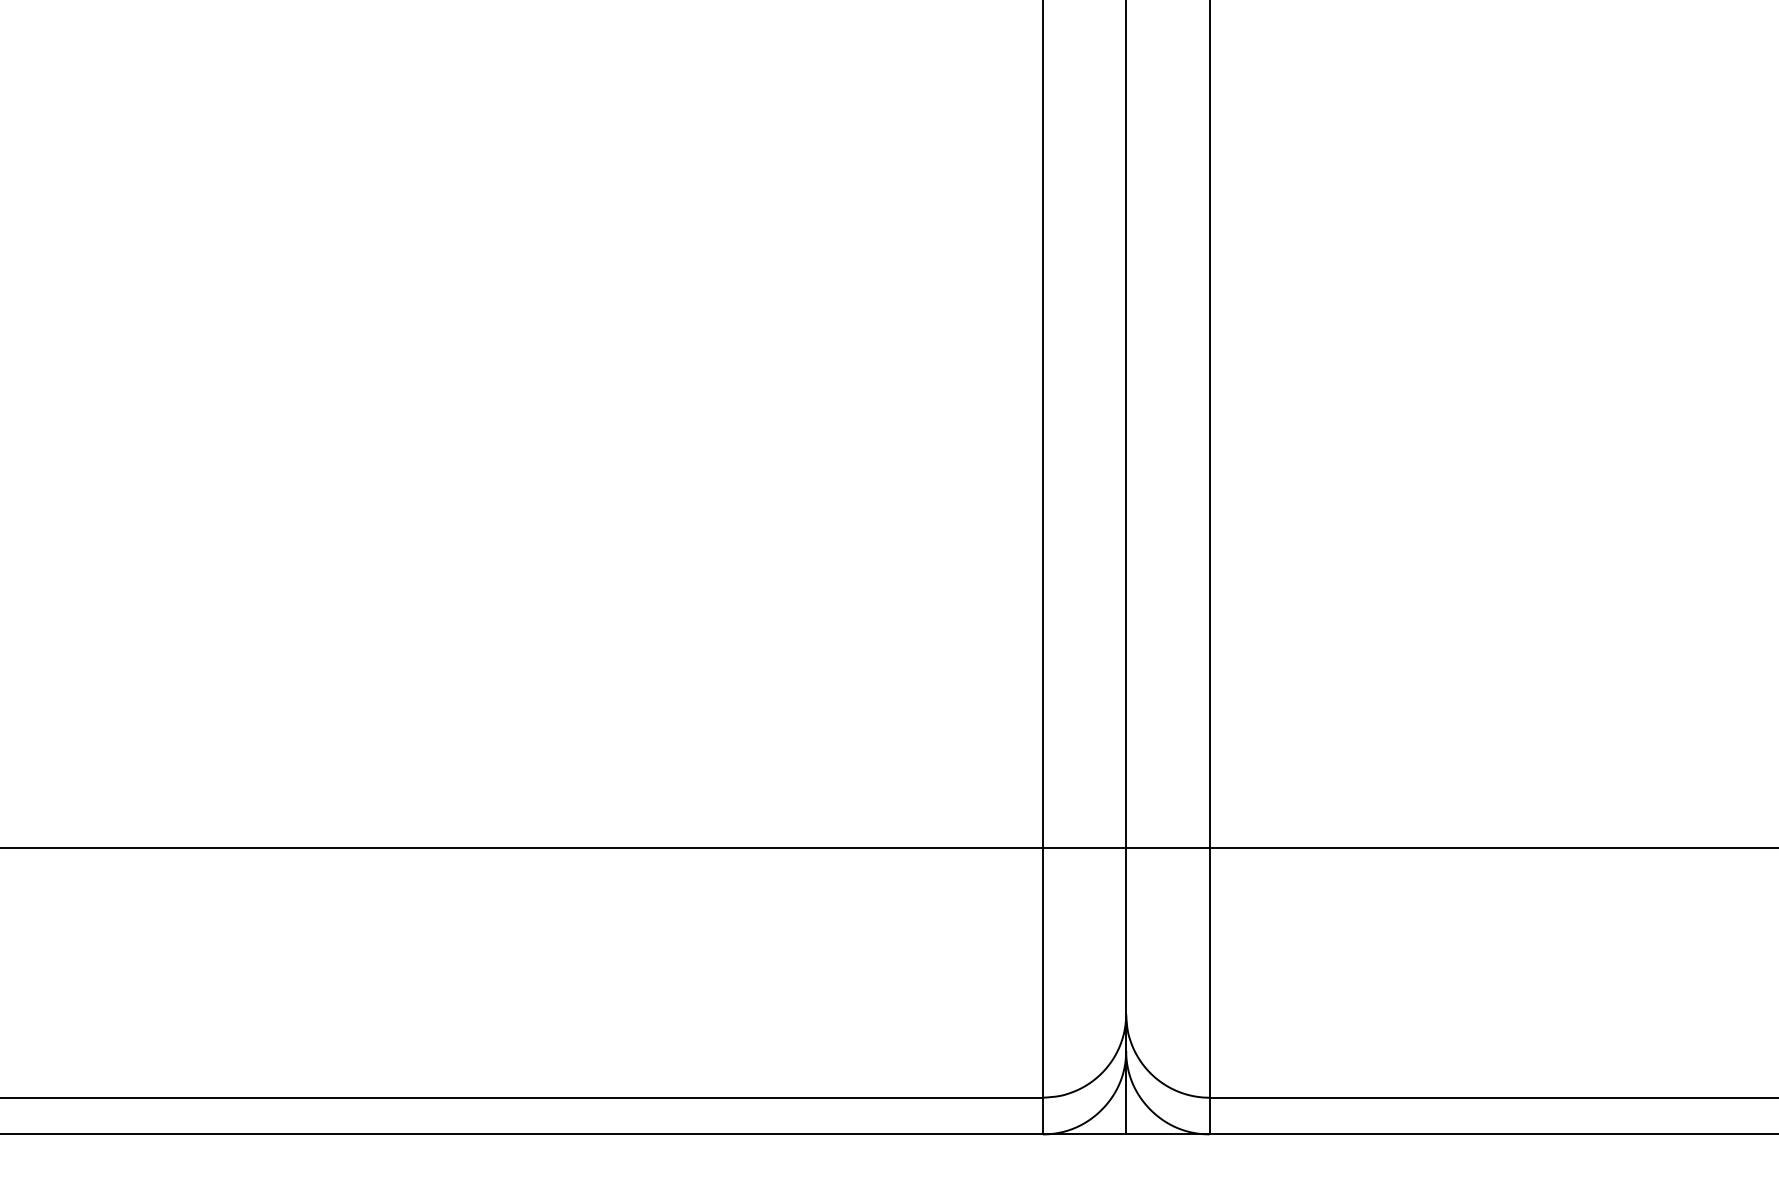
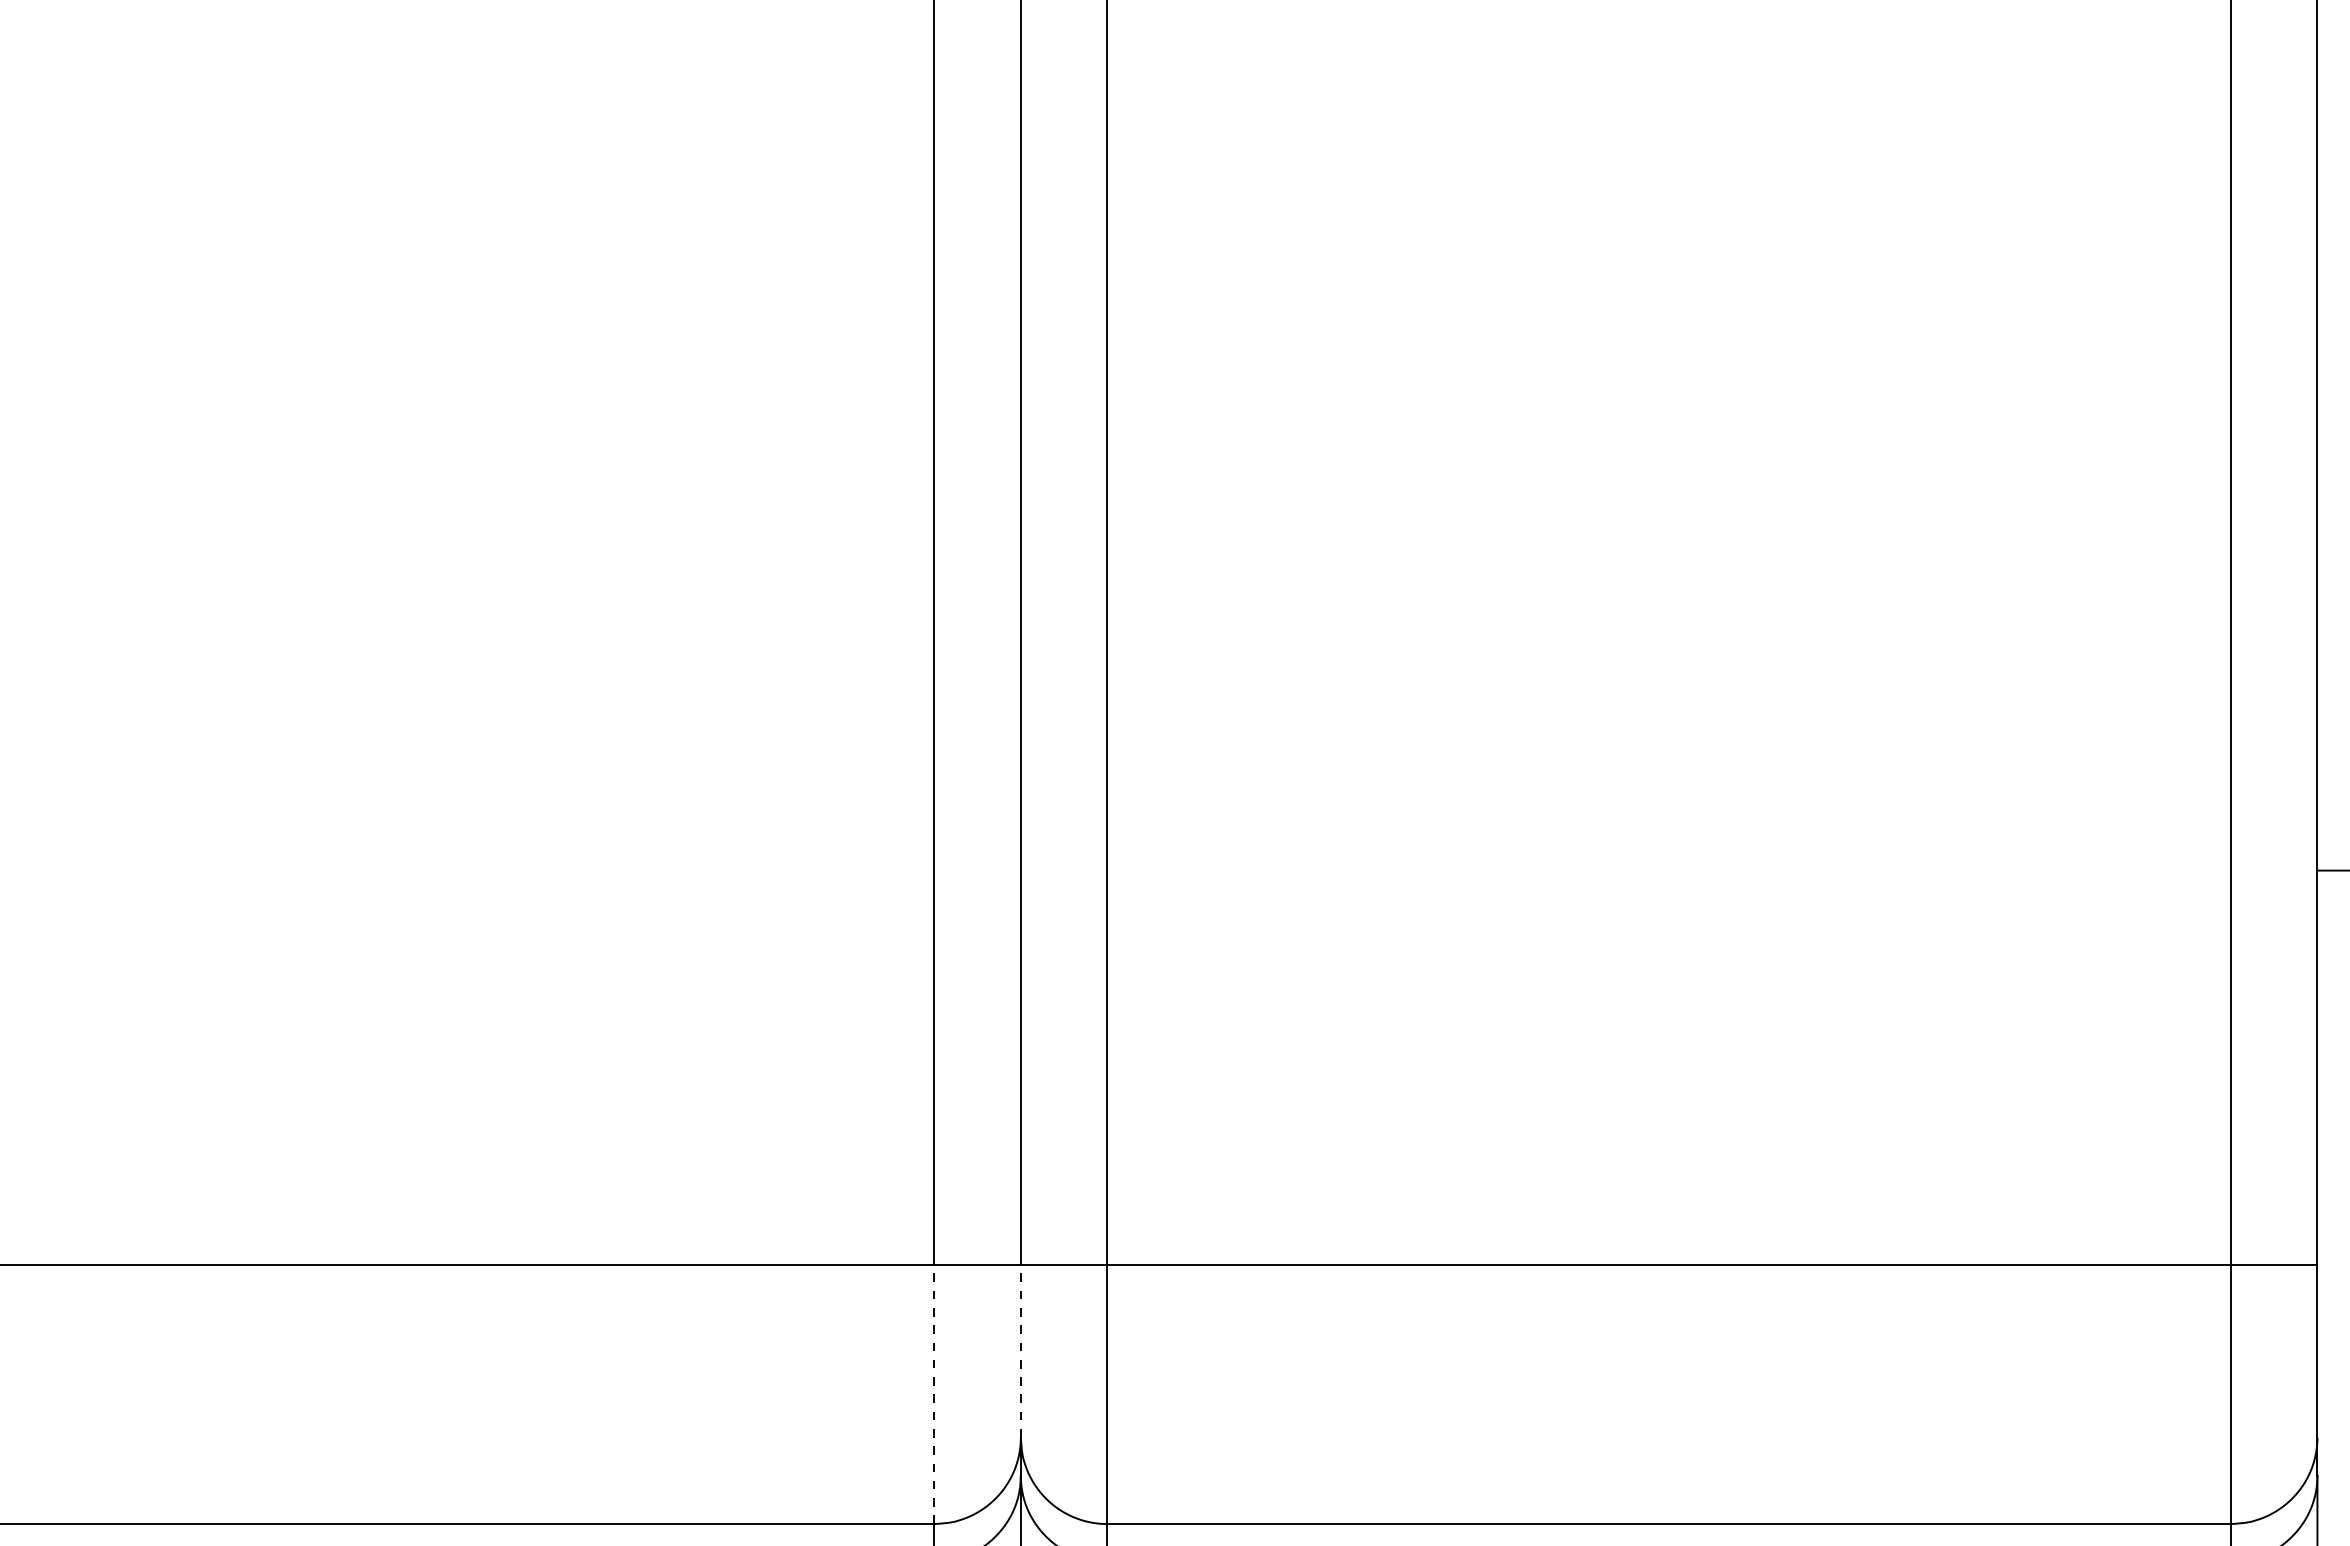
line: (1125, 930) -> (1020, 1350), solid -> dashed
line: (1042, 972) -> (934, 1394), solid -> dashed

